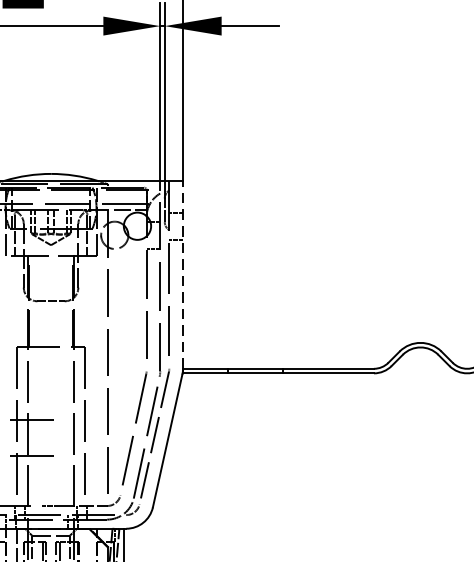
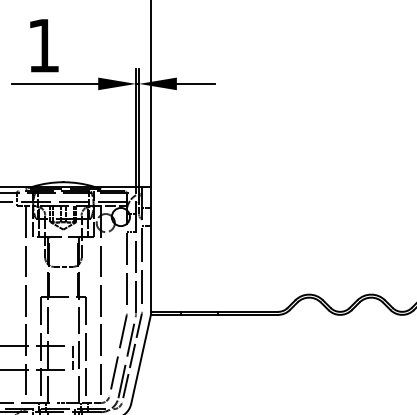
line: (183, 275) -> (151, 249), dashed -> solid
line: (64, 437) -> (72, 357), added

